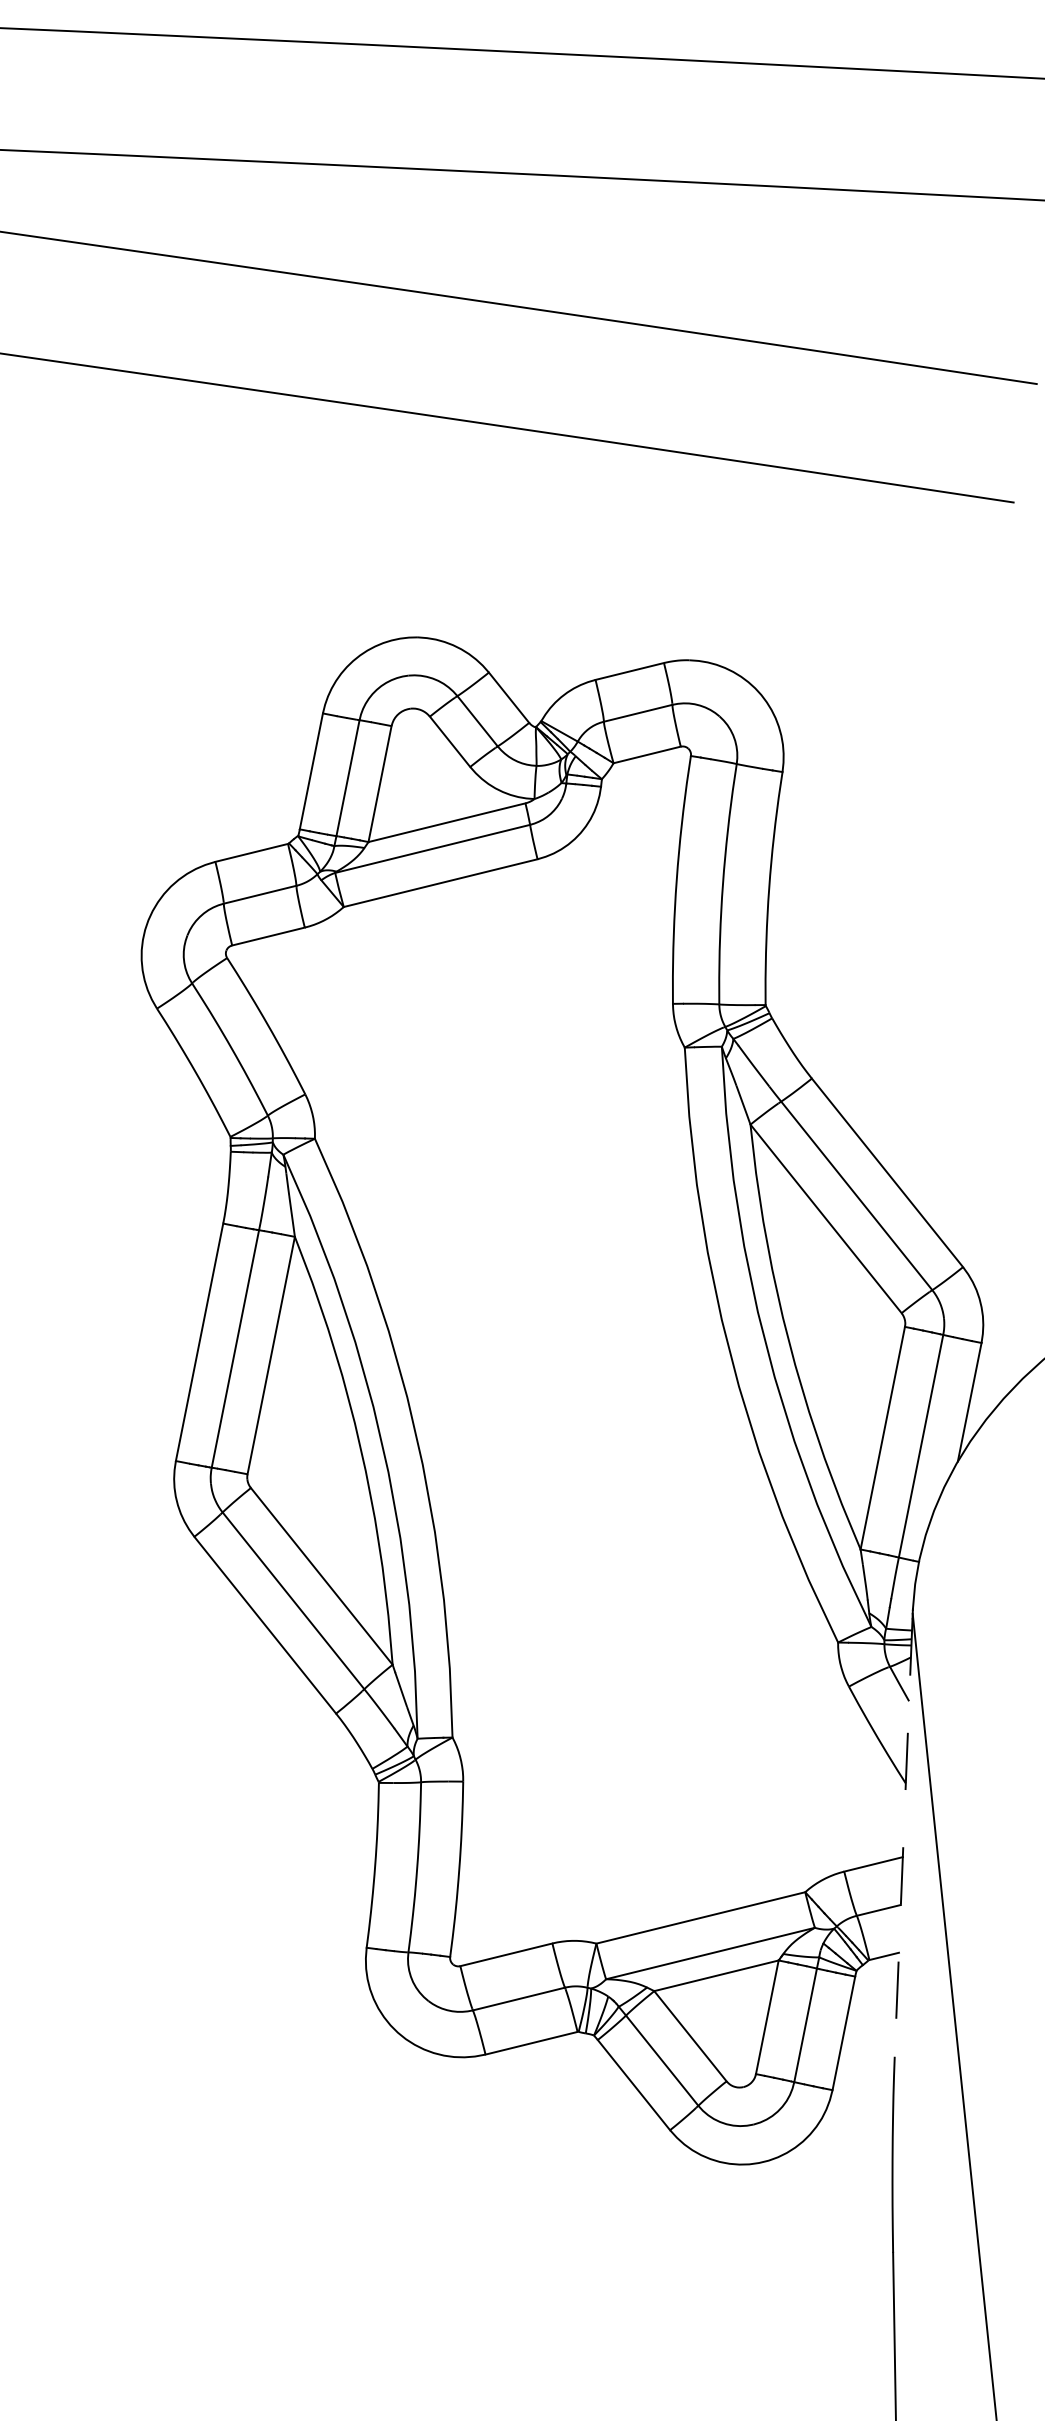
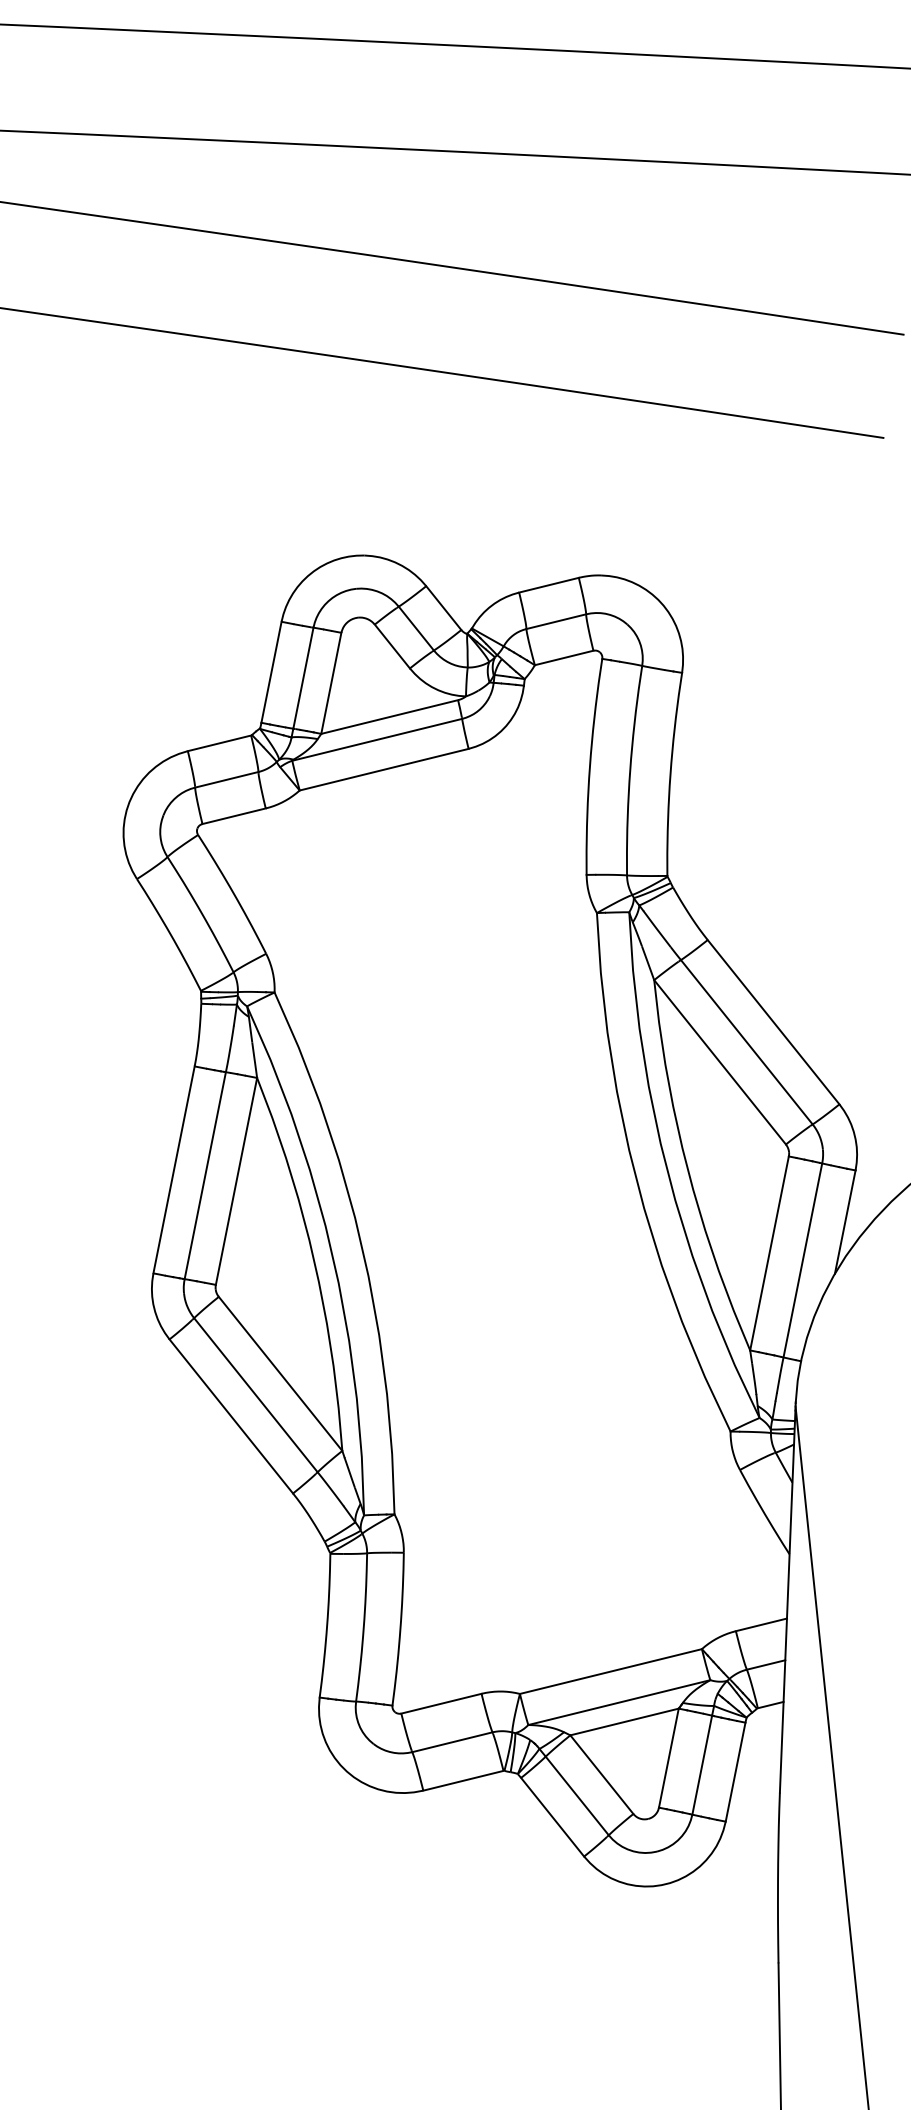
line: (903, 1838) -> (787, 1602), dashed -> solid

